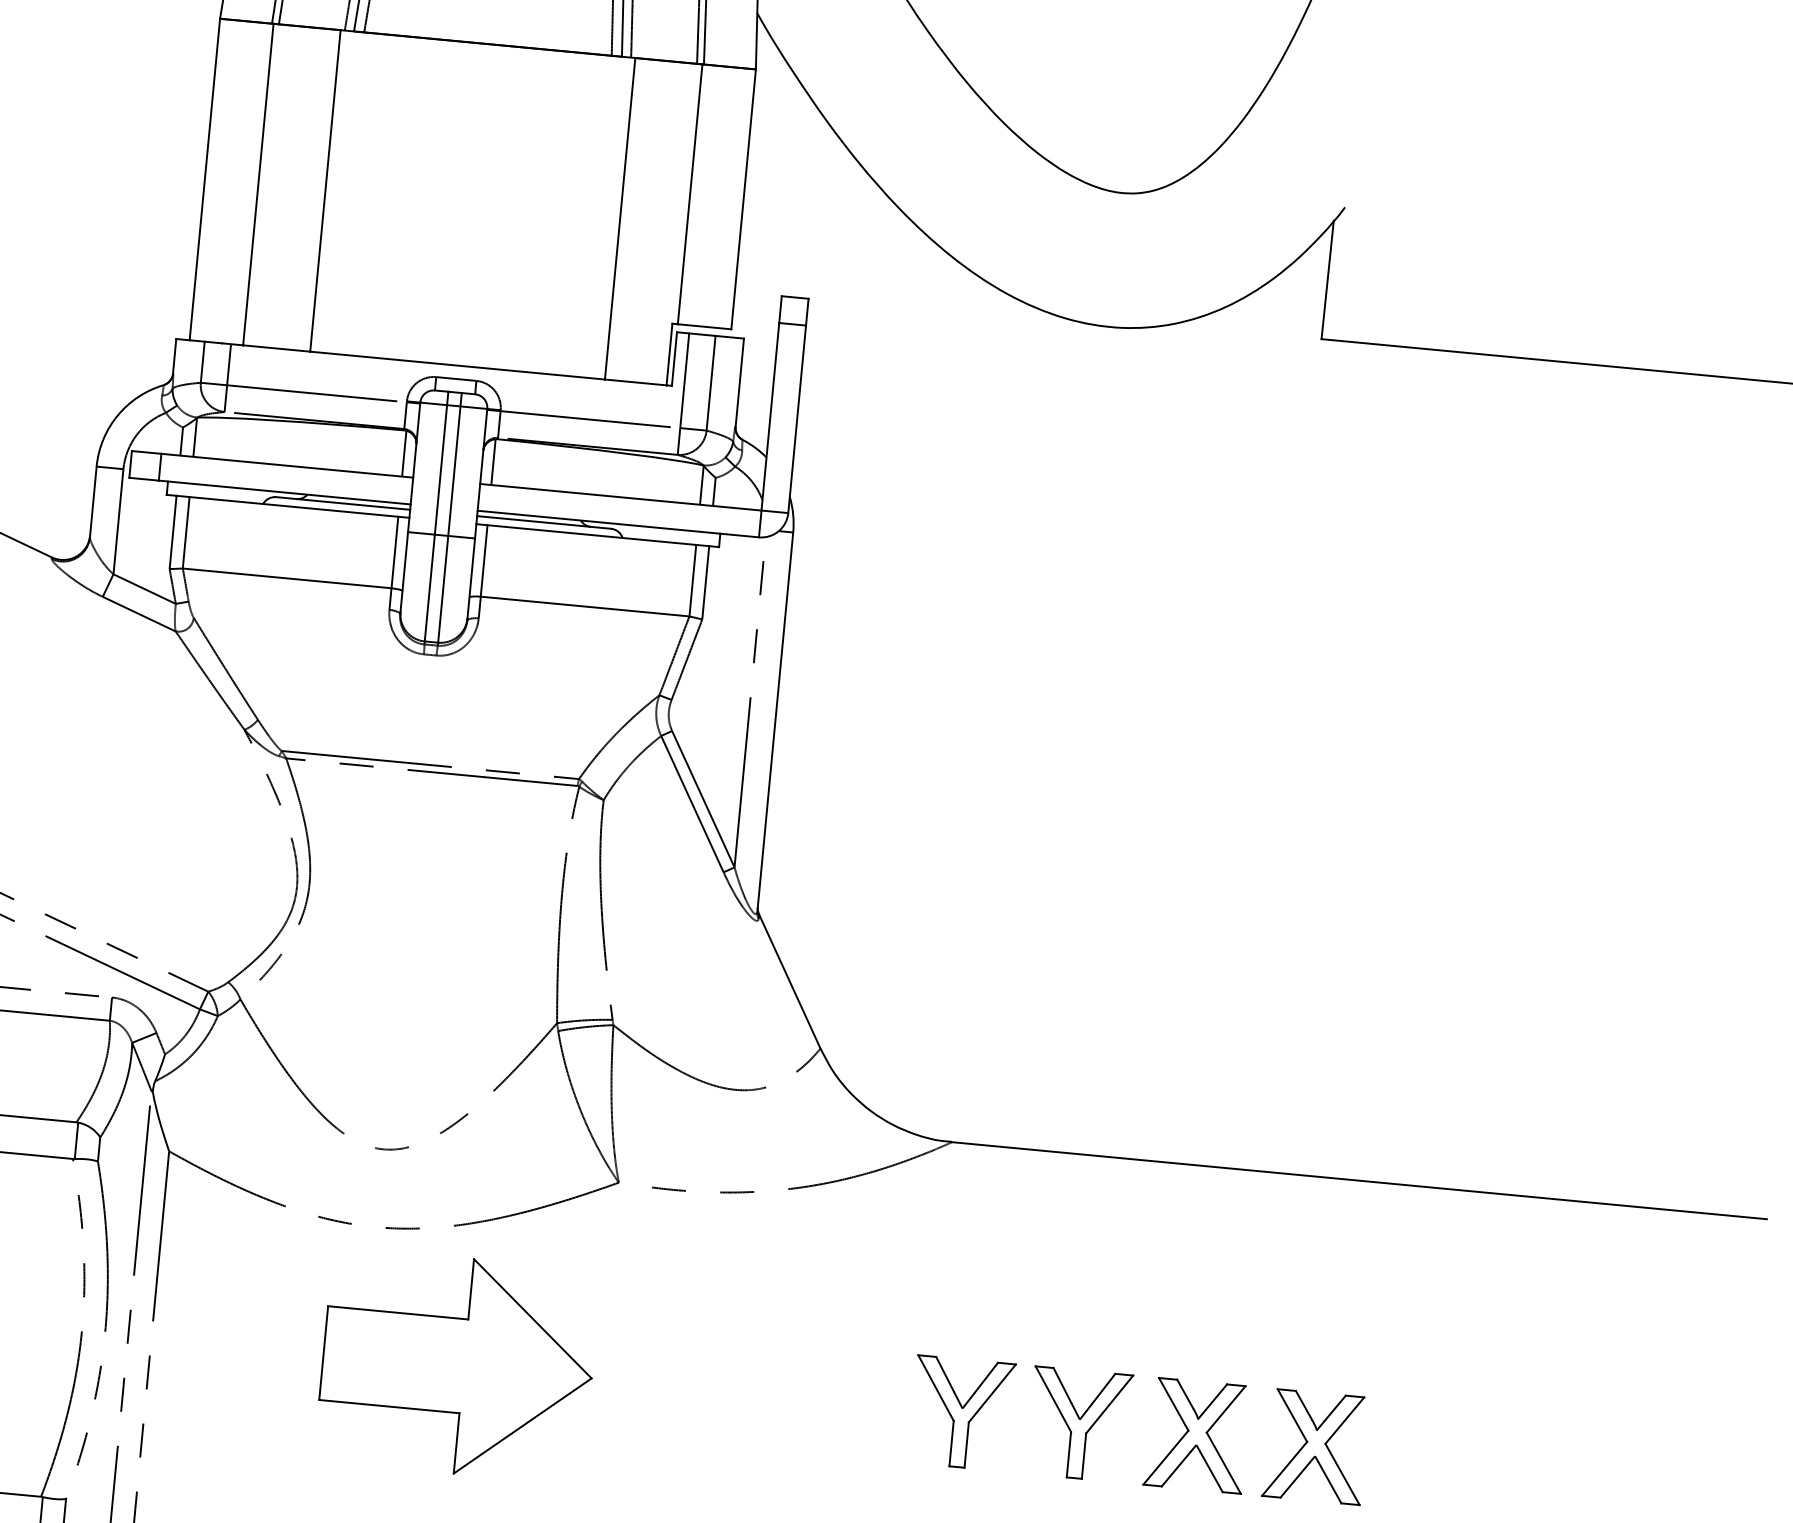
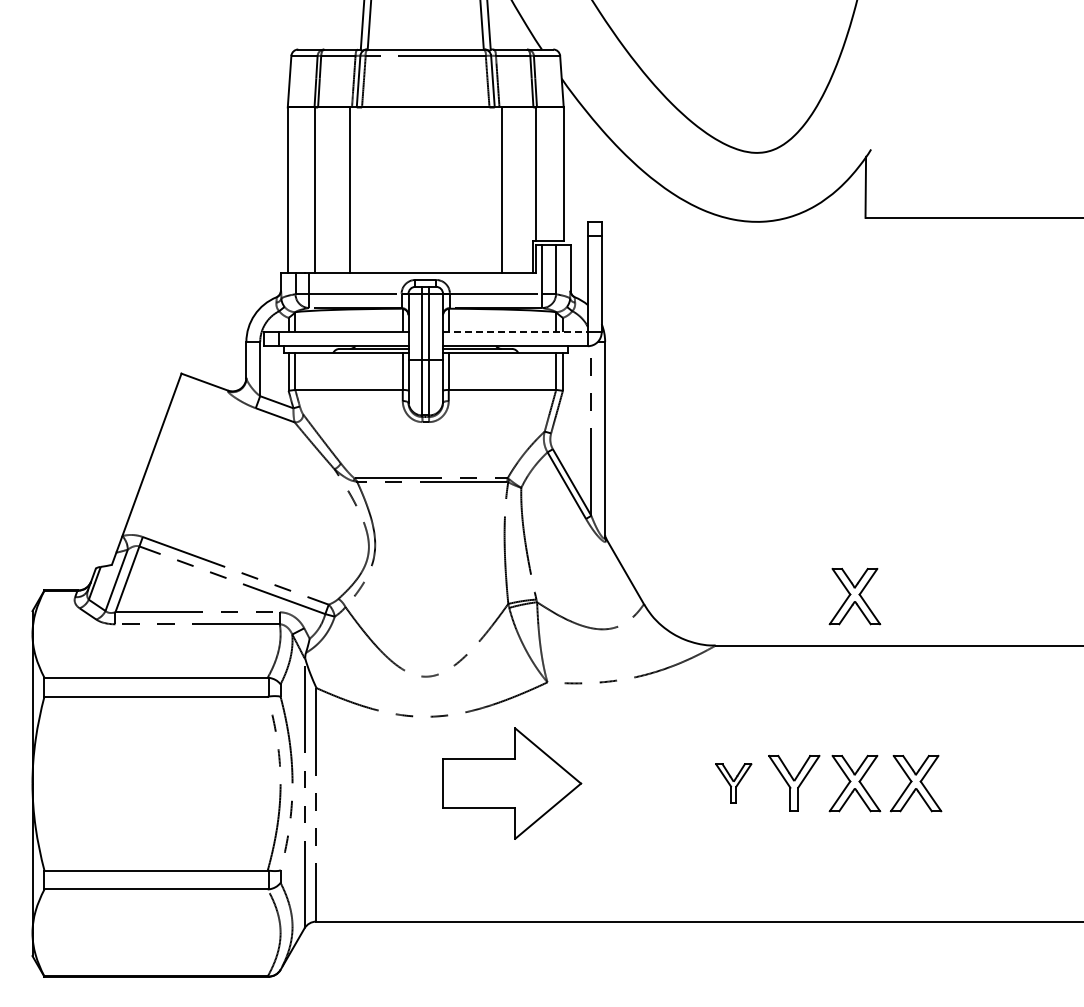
line: (620, 497) -> (515, 332), solid -> dashed
part: (1230, 1072) -> (854, 596), added
part: (458, 1365) -> (512, 783), moved
part: (961, 1413) -> (733, 783), size x0.7

